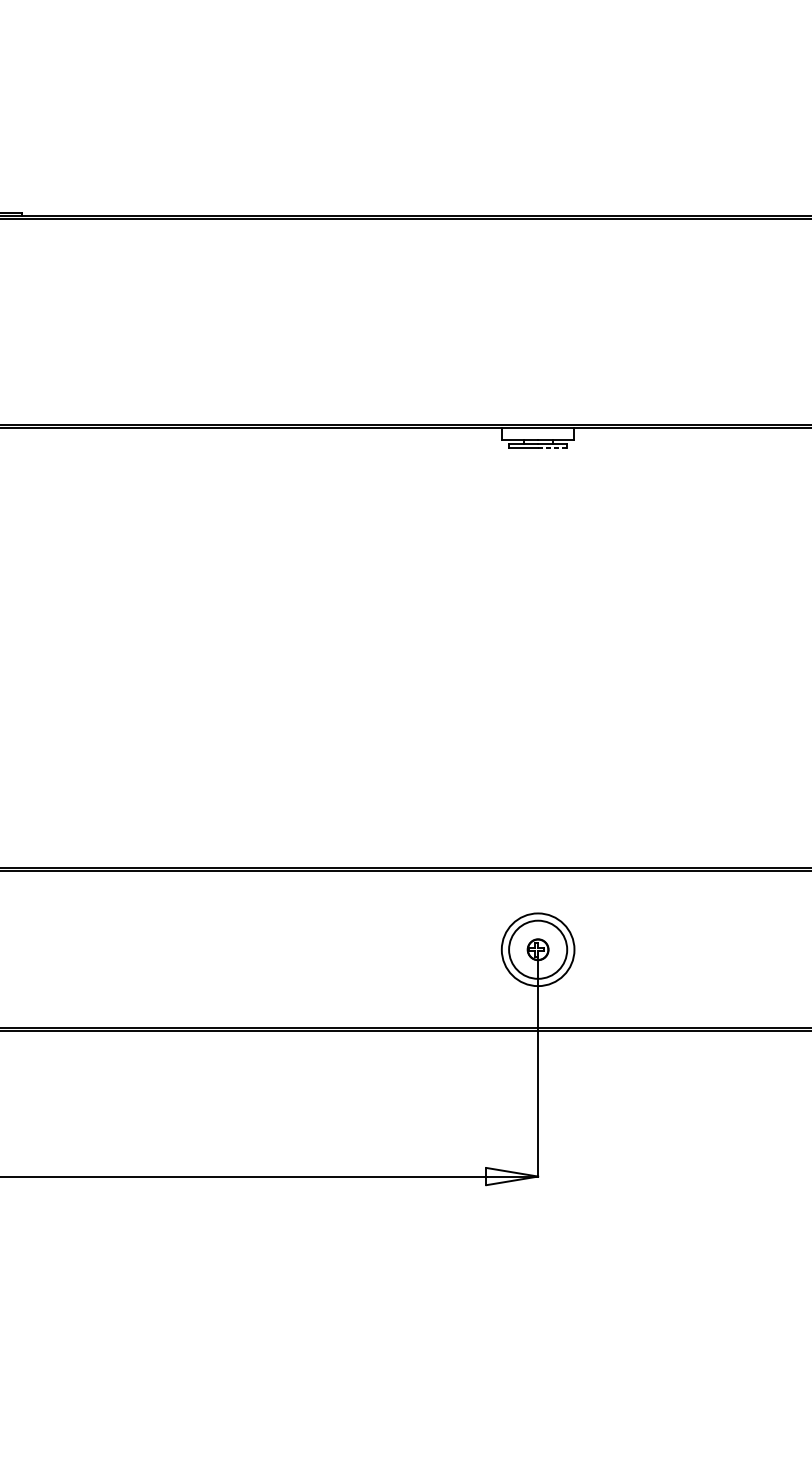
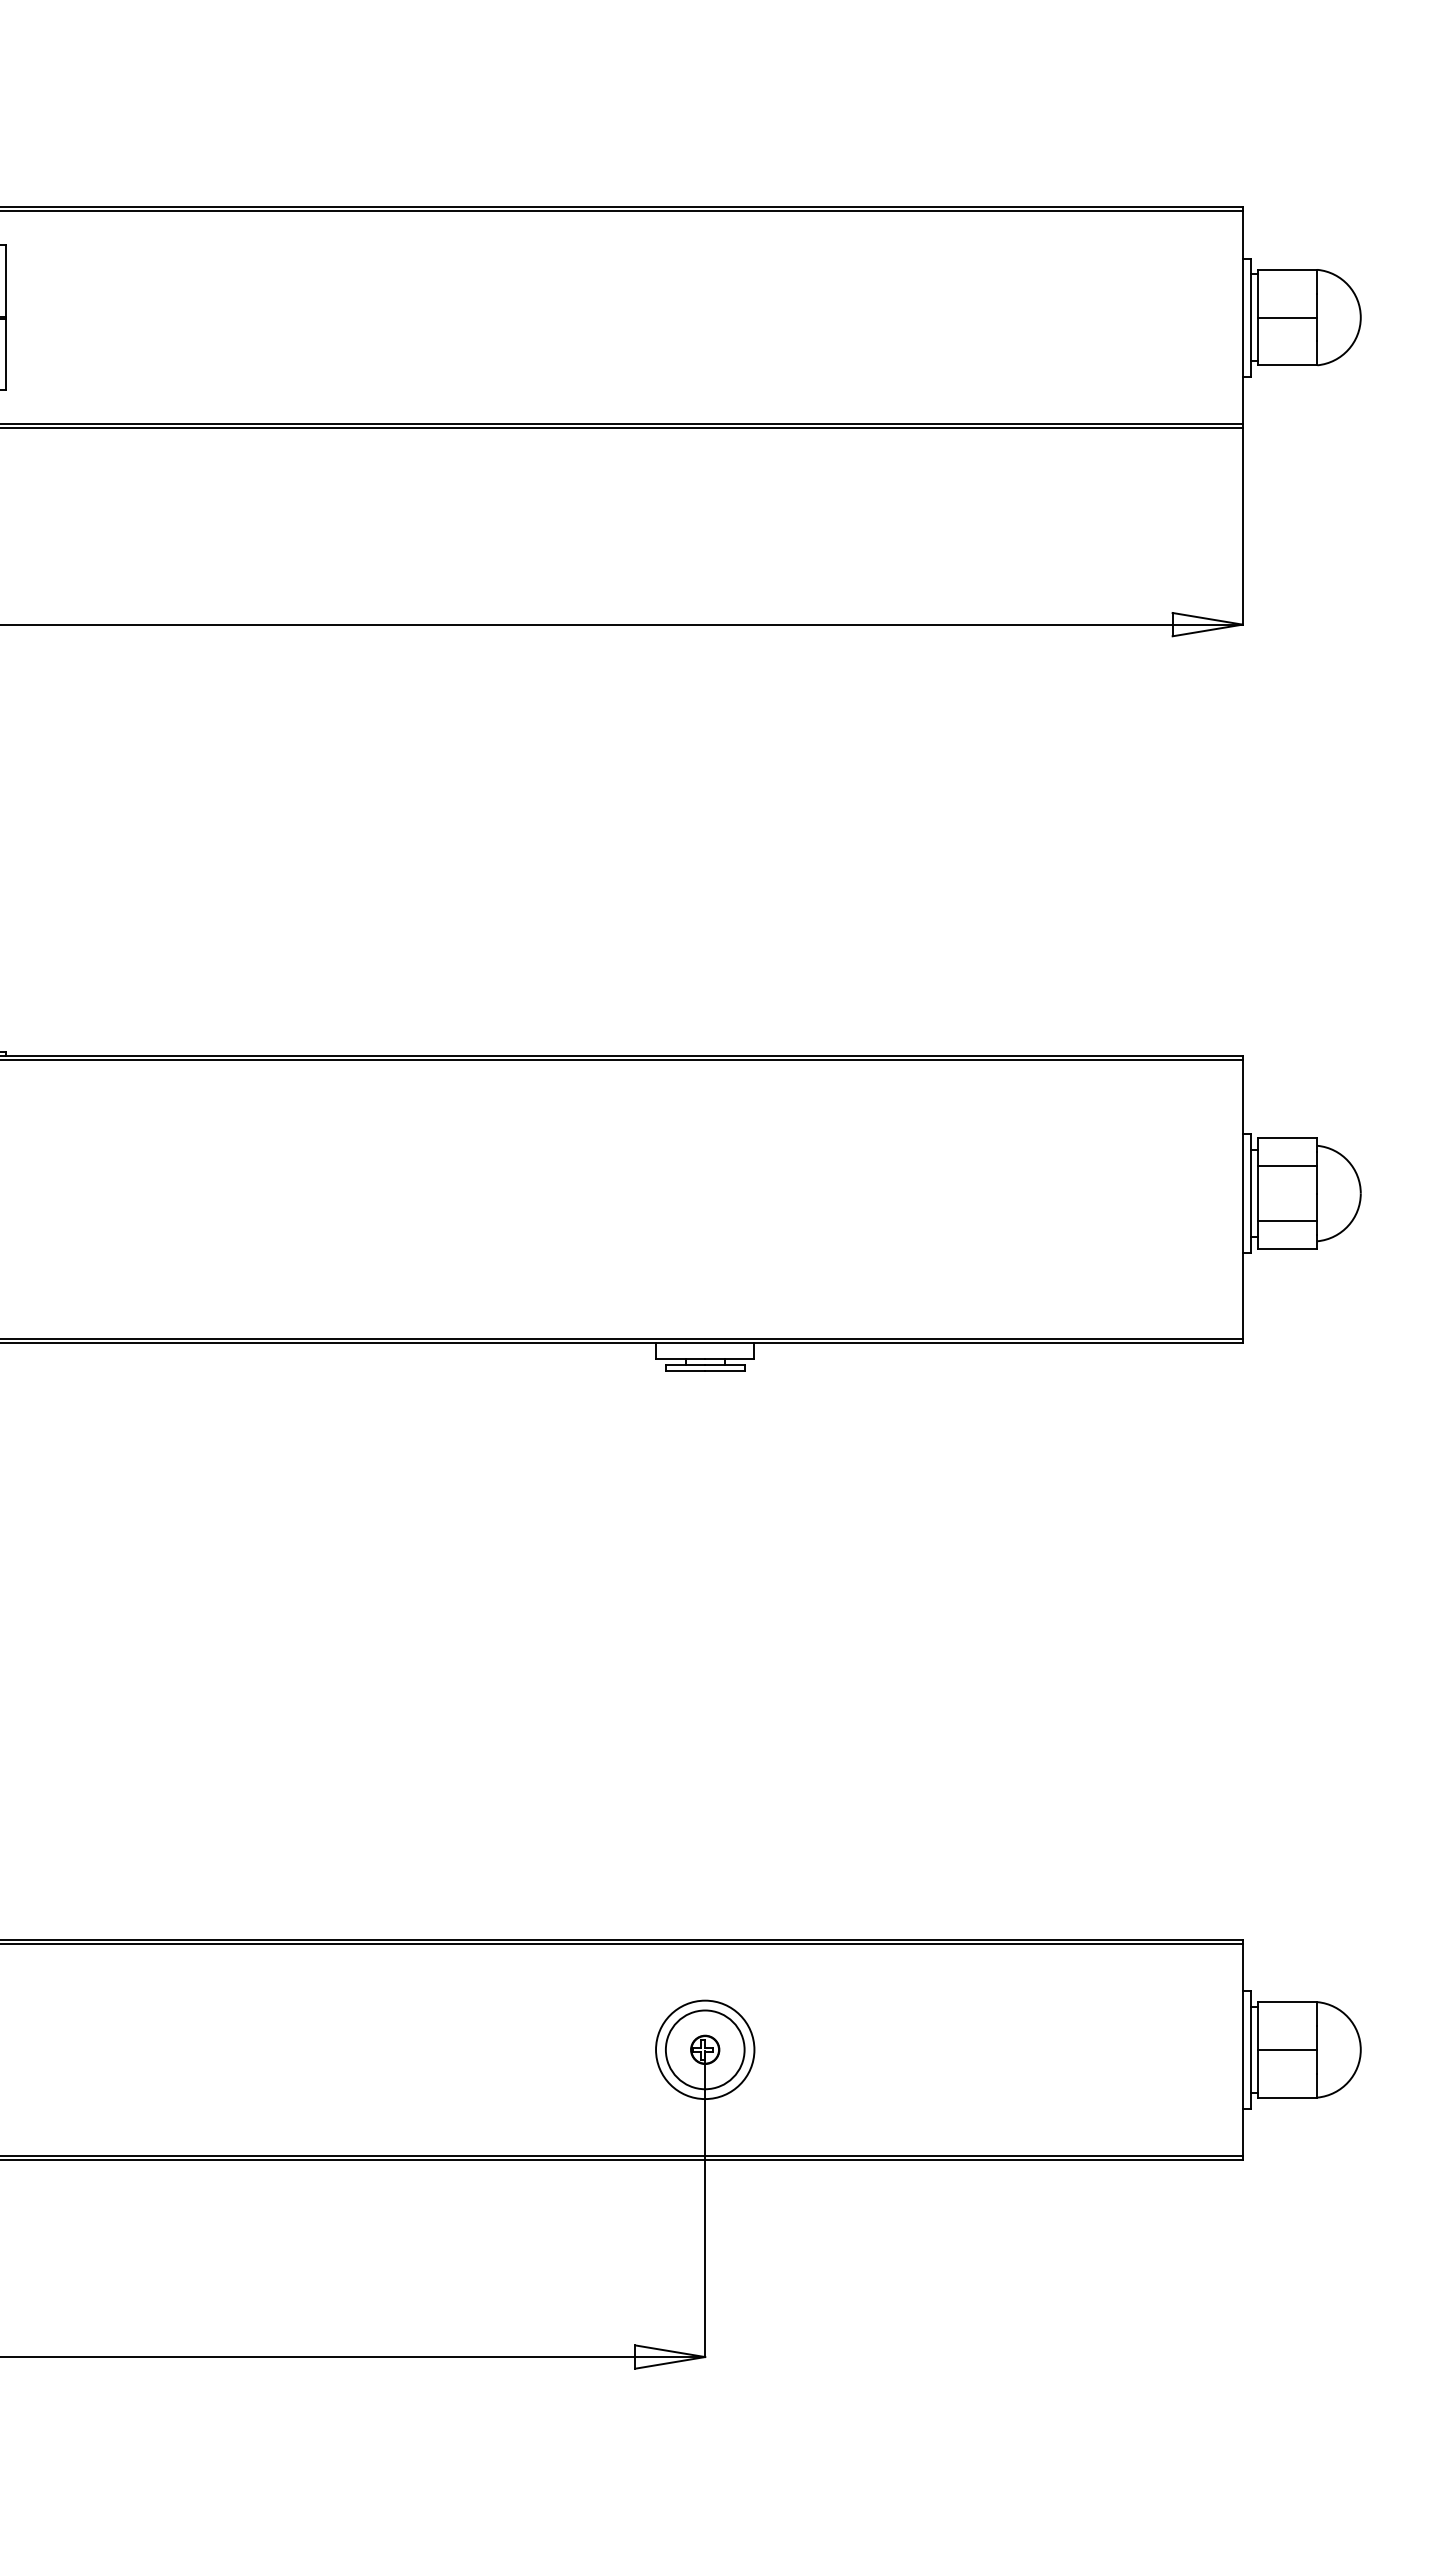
line: (552, 448) -> (724, 1370), dashed -> solid

